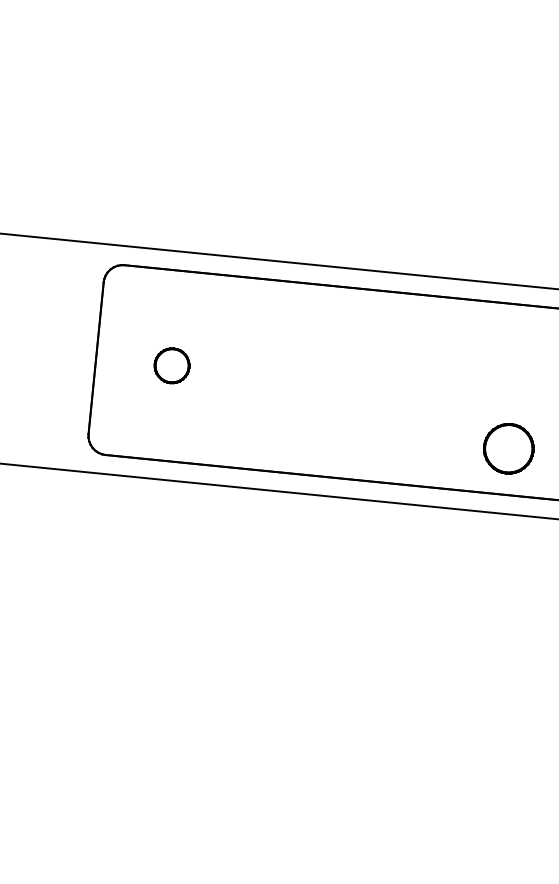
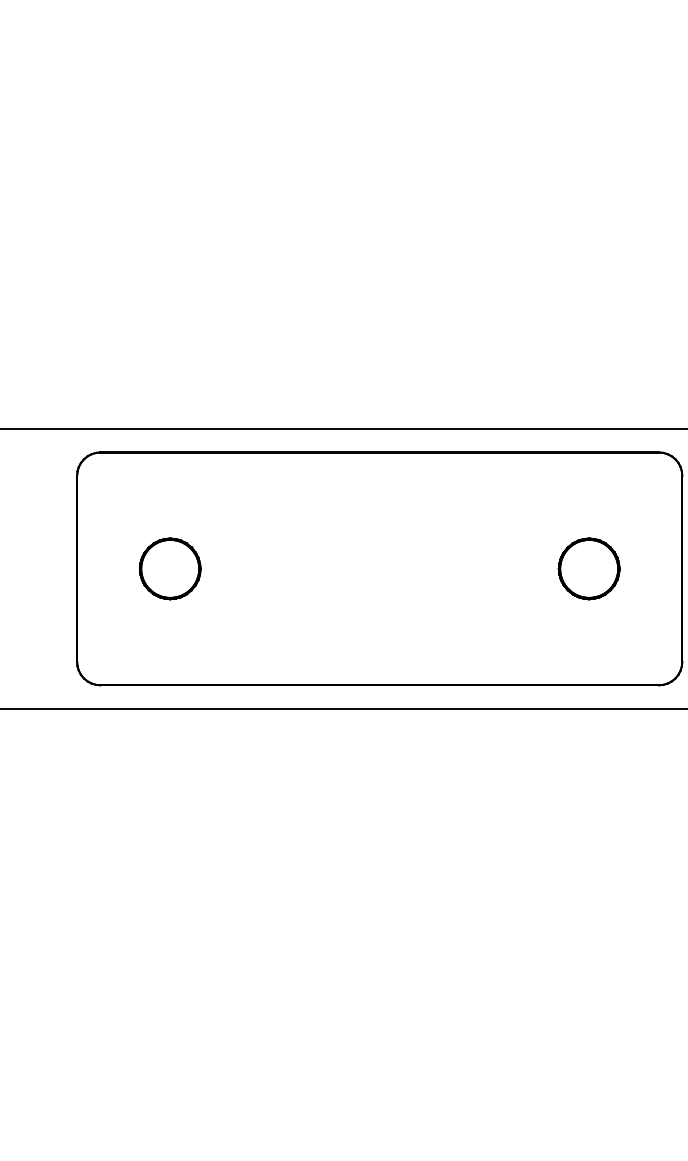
part: (172, 365) -> (170, 568), size x1.43
part: (508, 448) -> (588, 568), moved

